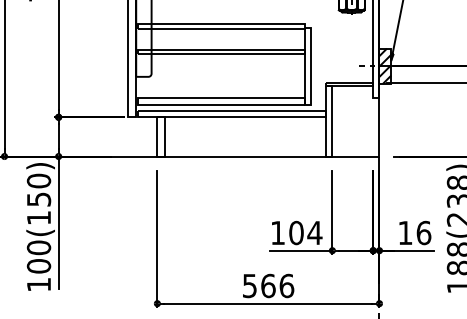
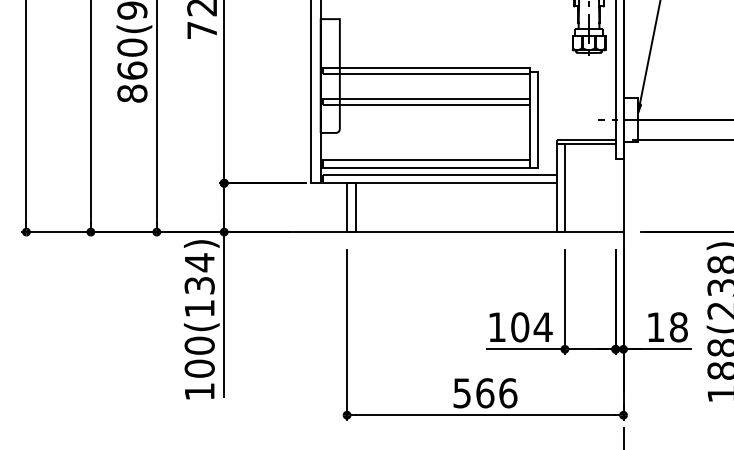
hatch: (385, 66) -> (630, 119), removed
text: (38, 189) -> (199, 273), 100(150) -> 100(134)
text: (424, 233) -> (679, 327), 16 -> 18

